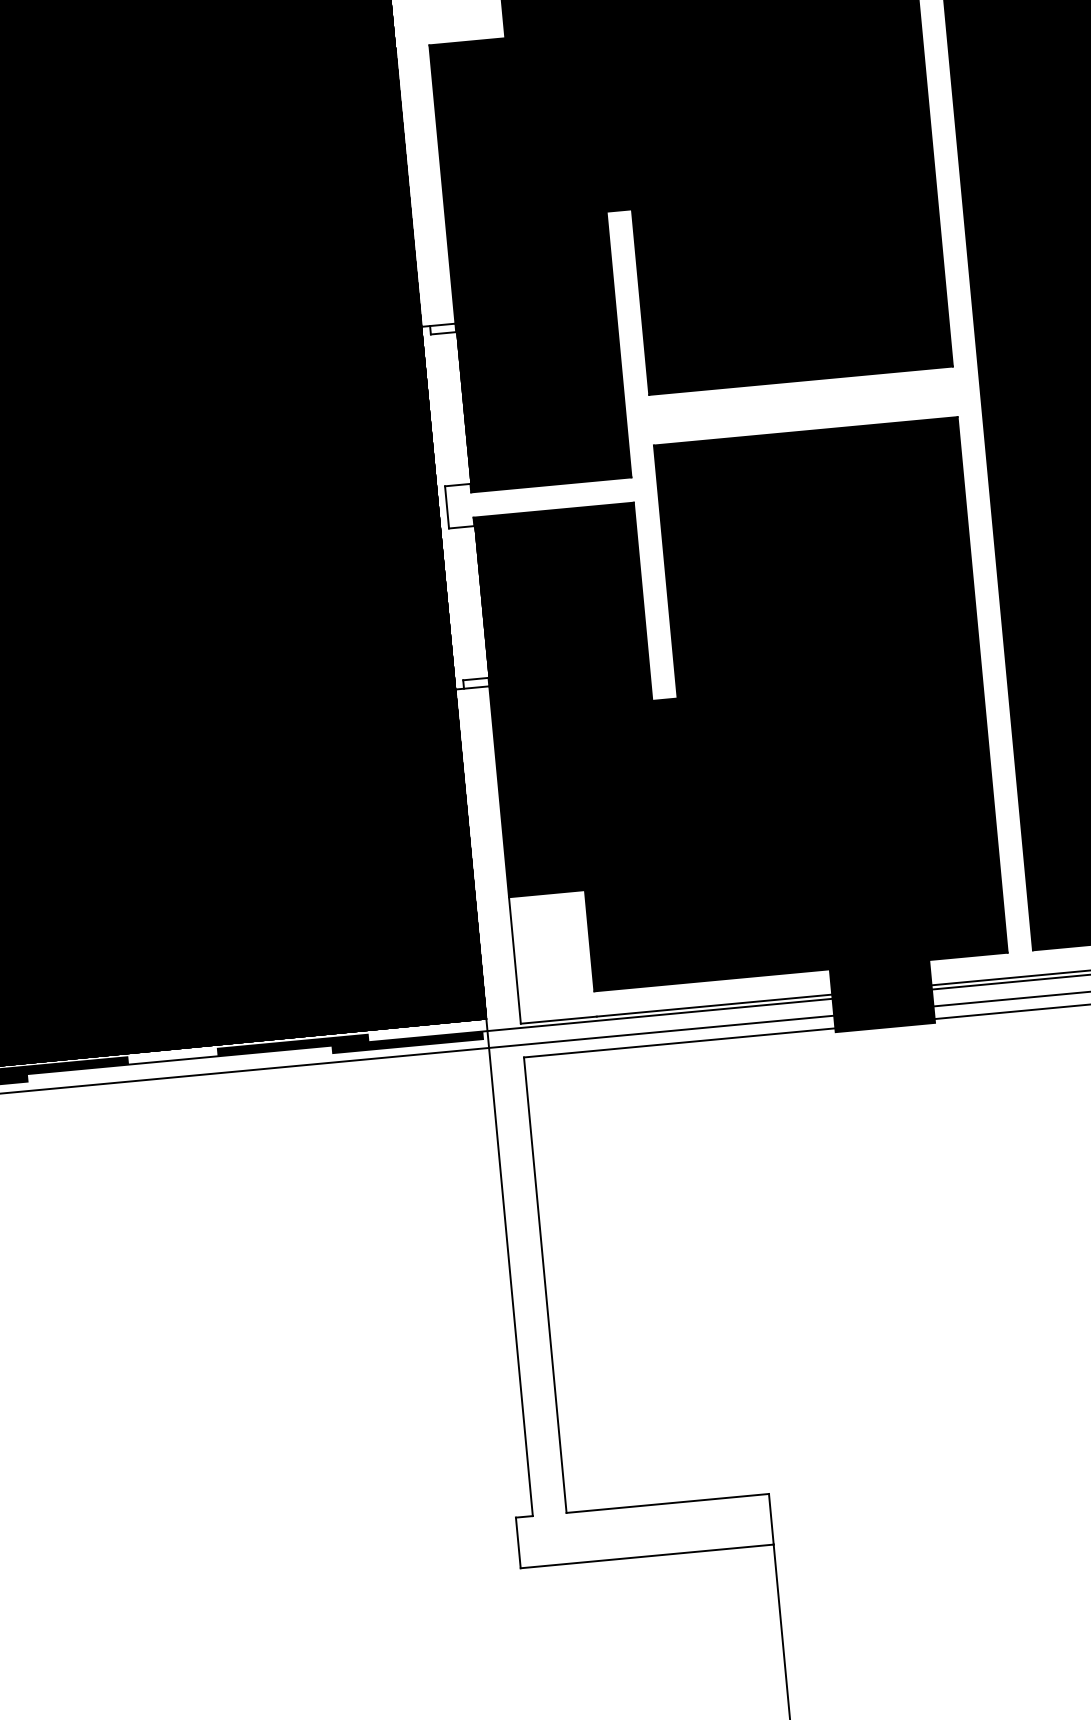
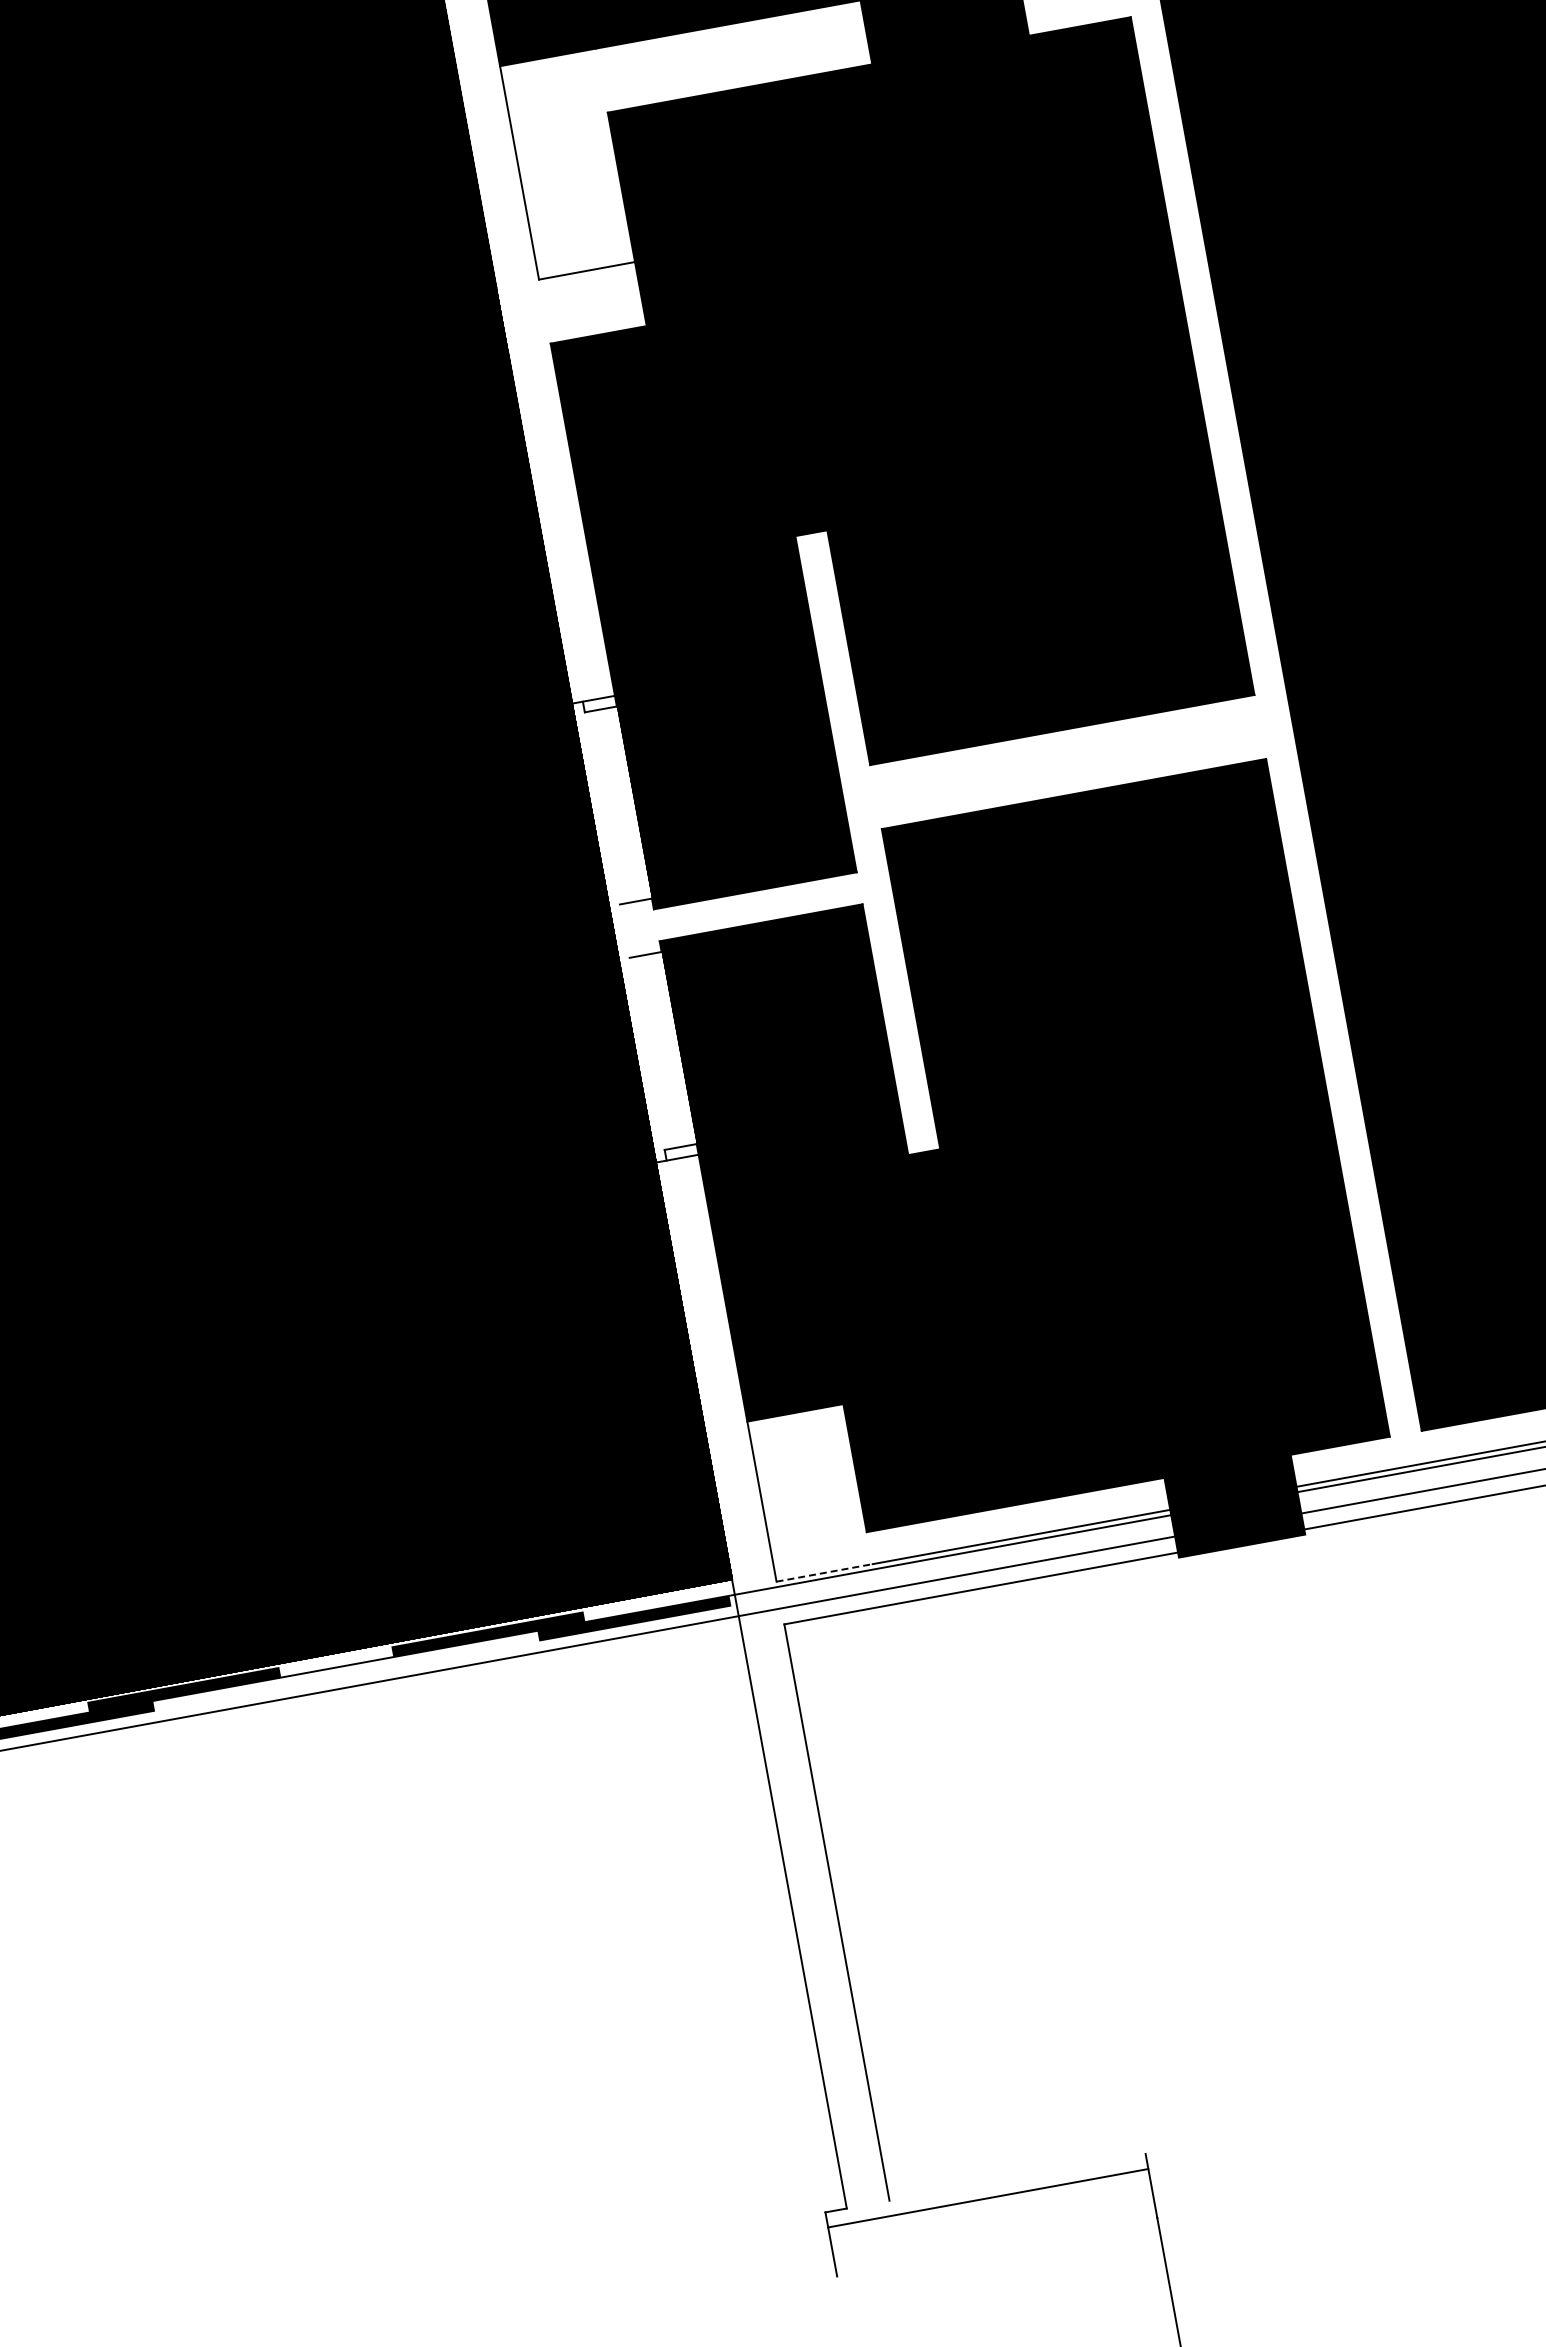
line: (446, 506) -> (624, 930), removed
line: (558, 1019) -> (824, 1572), solid -> dashed
line: (667, 1502) -> (1017, 2176), removed
line: (647, 1556) -> (988, 2198), moved

